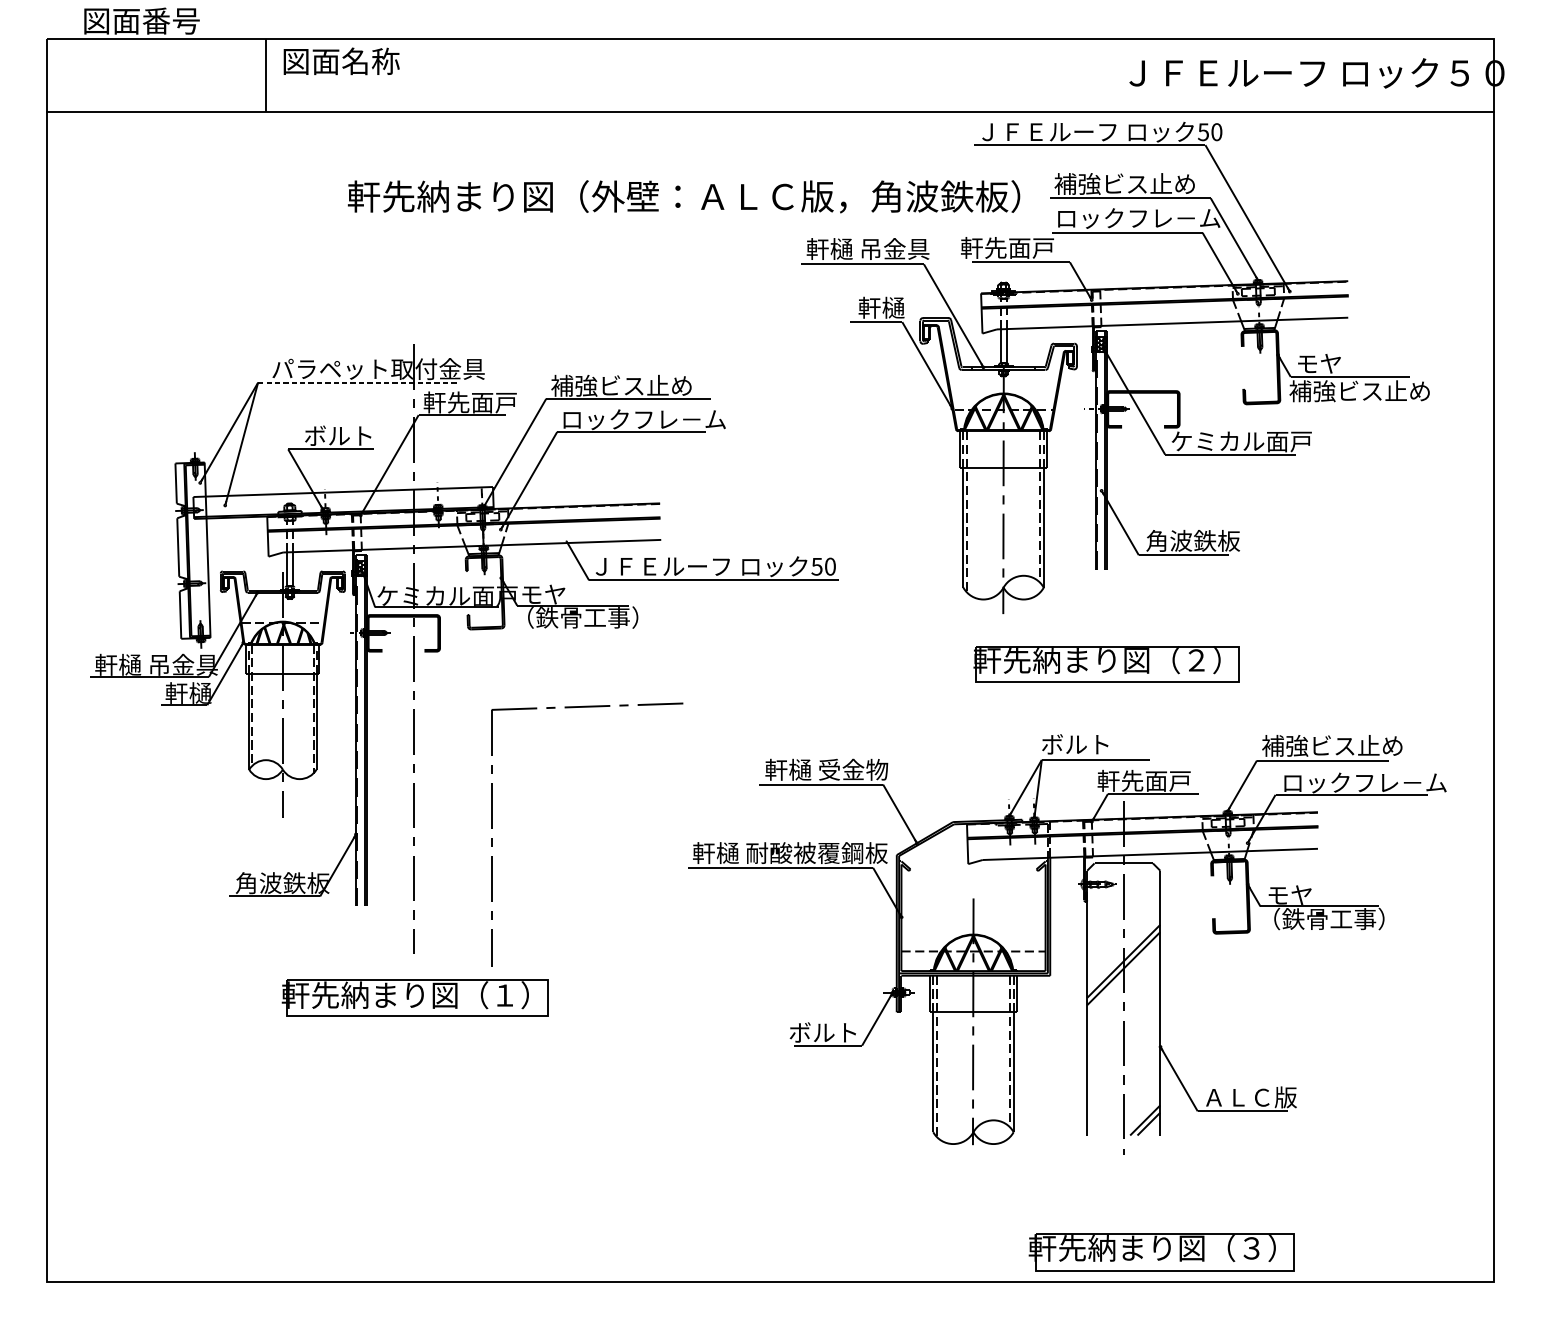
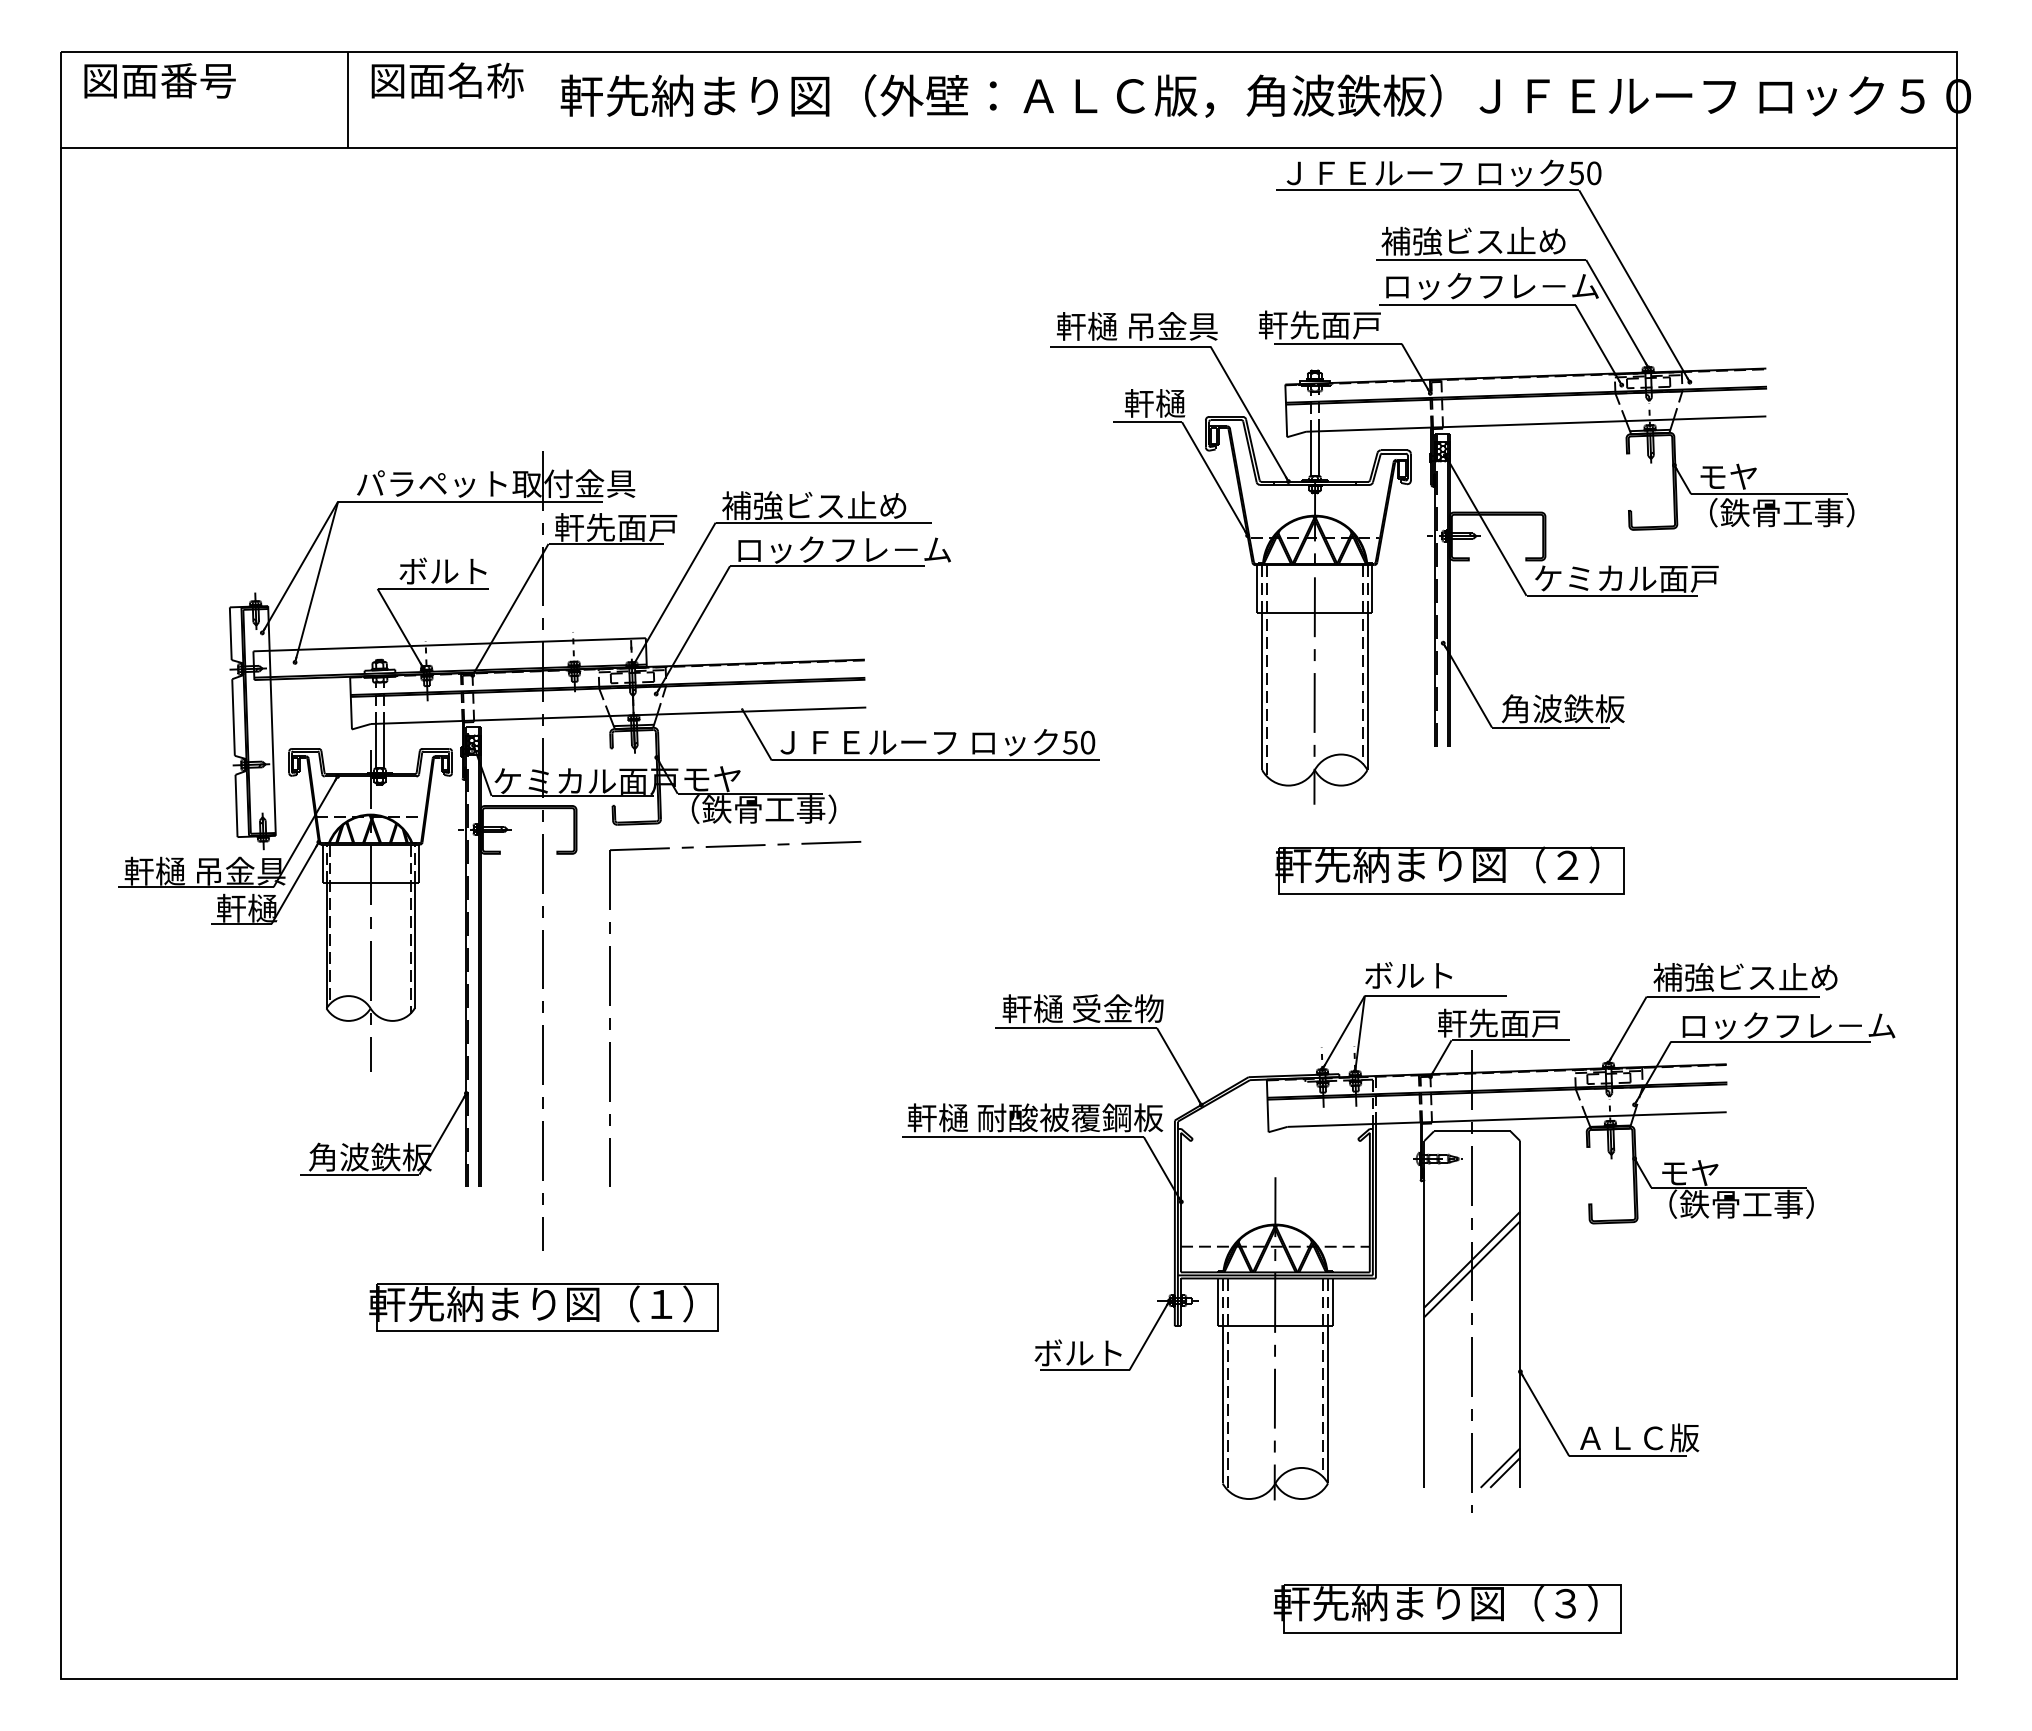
text: (141, 20) -> (159, 80), moved
text: (683, 196) -> (1000, 95), moved
line: (359, 382) -> (470, 501), dashed -> solid
text: (1359, 391) -> (1781, 512), 補強ビス止め -> （鉄骨工事）
part: (491, 838) -> (610, 1018), moved
part: (1161, 1252) -> (1447, 1608), moved

